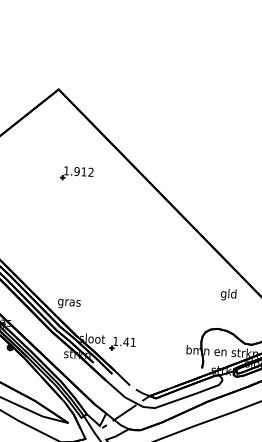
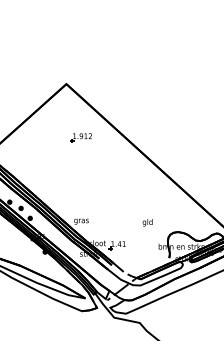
text: (228, 294) -> (147, 222), moved

